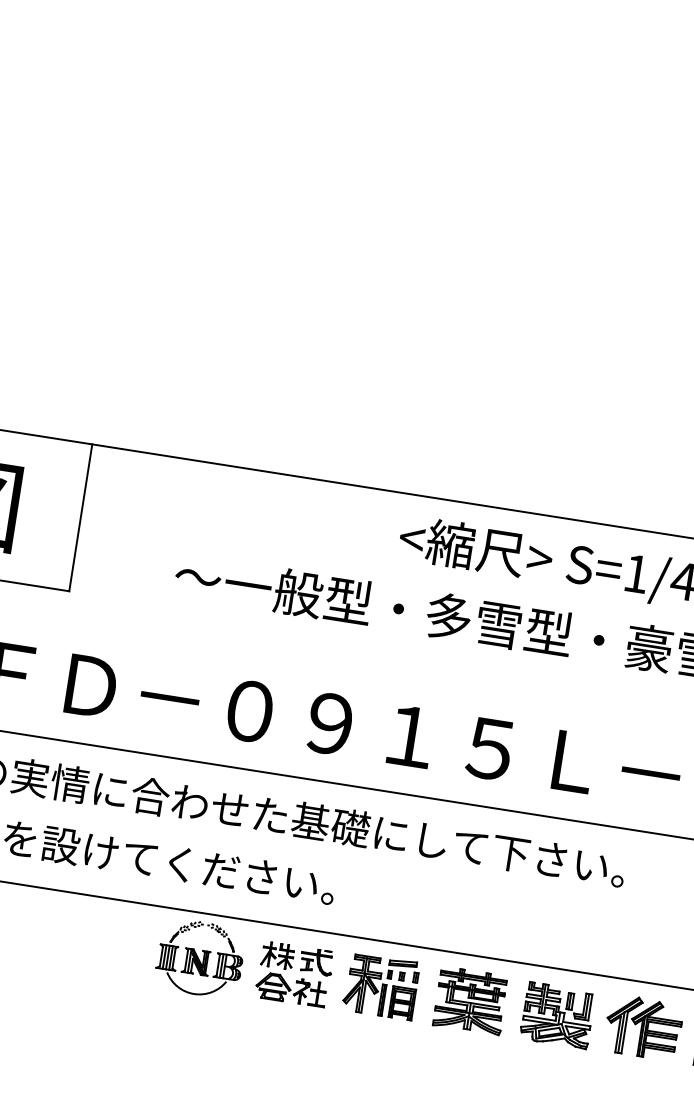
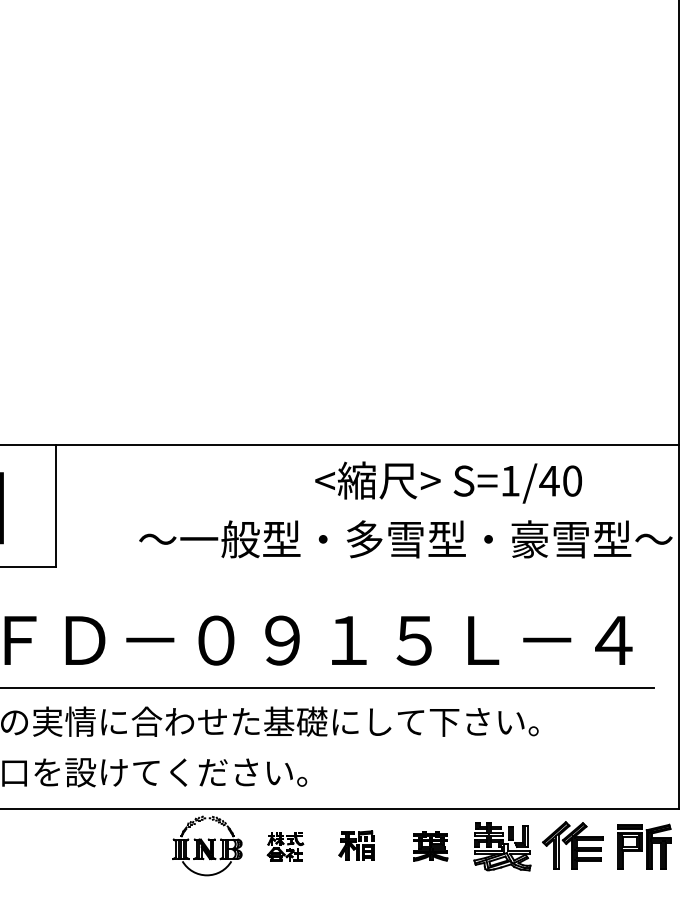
part: (294, 973) -> (285, 846), size x0.6
part: (380, 986) -> (356, 845), size x0.6
part: (470, 1001) -> (430, 846), size x0.6

